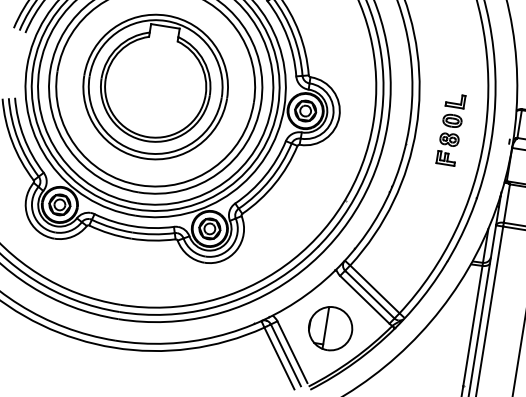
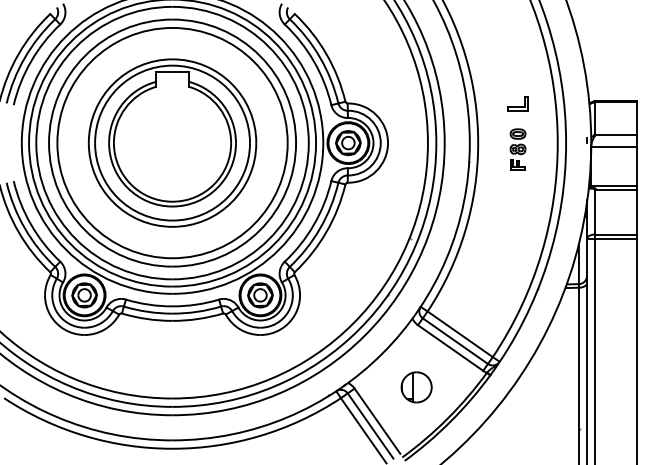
part: (448, 139) -> (517, 149), size x0.7
part: (330, 328) -> (416, 387), size x0.6

